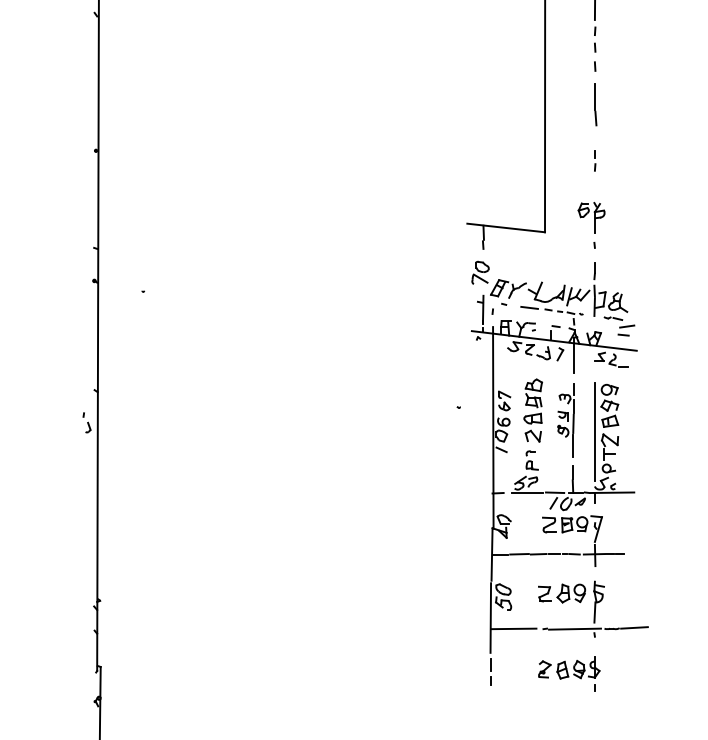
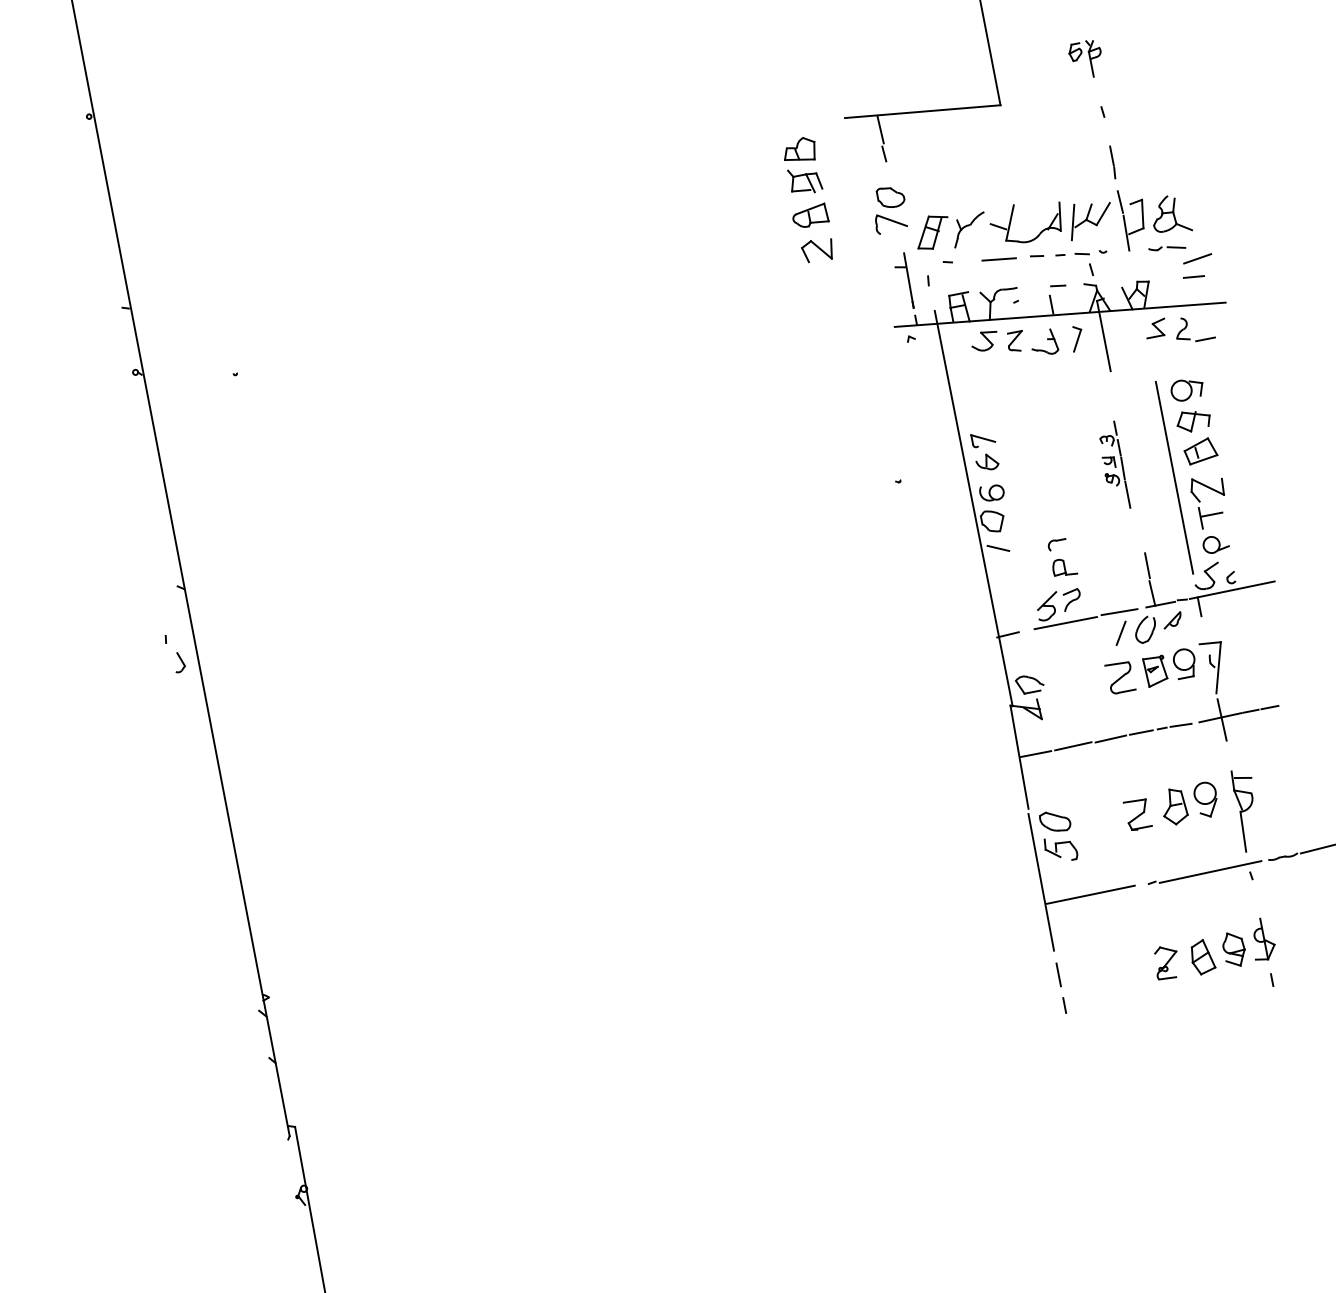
part: (591, 217) -> (1086, 58), size x0.6
part: (532, 410) -> (806, 200), moved
part: (565, 420) -> (1112, 466), size x0.6

